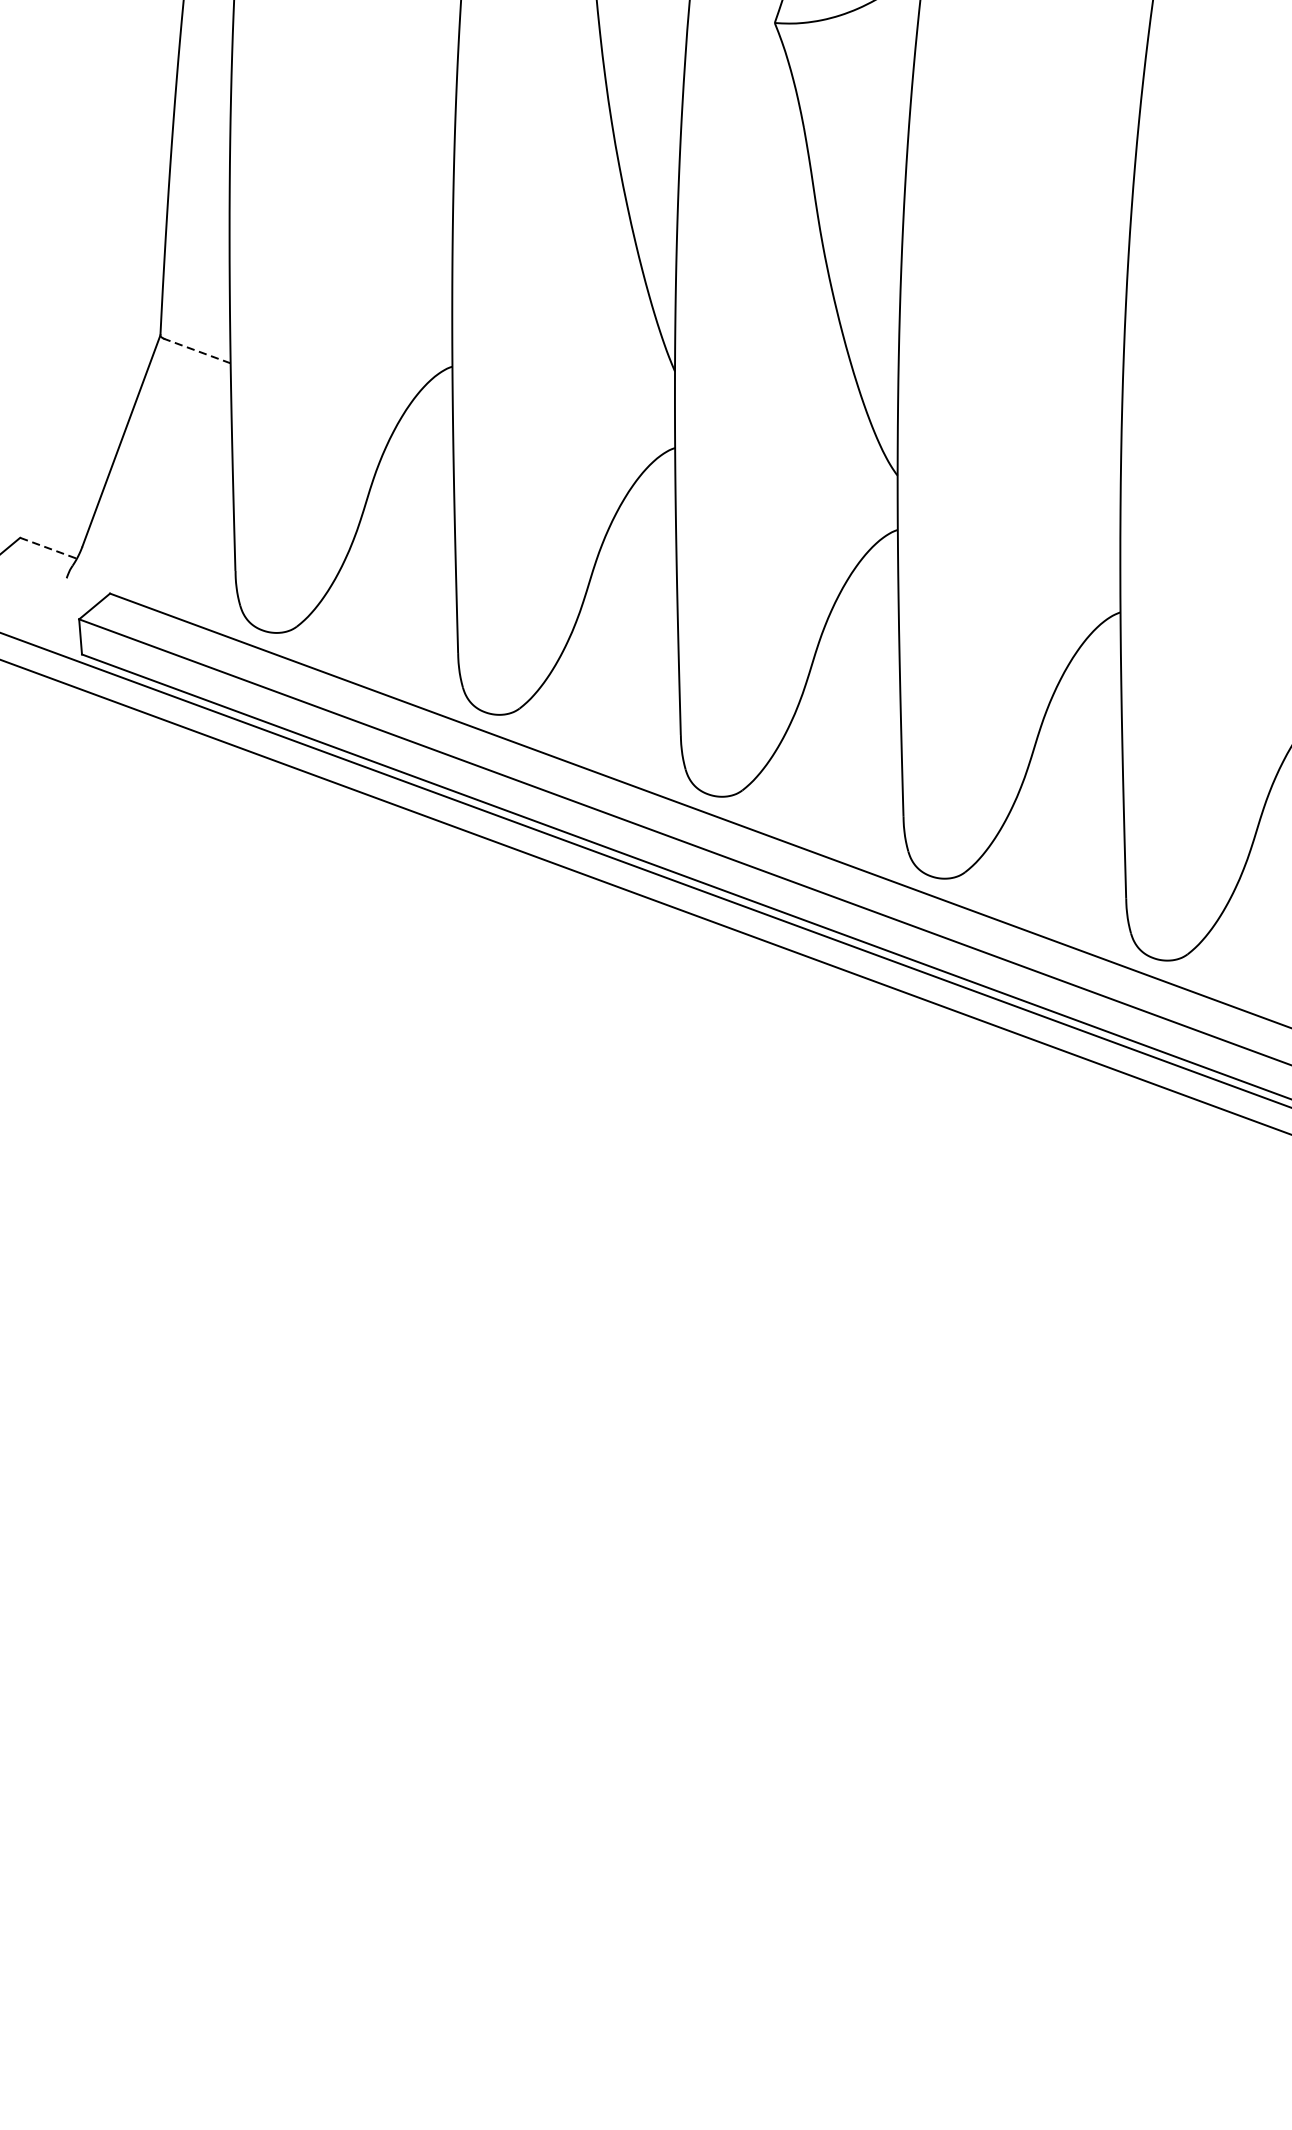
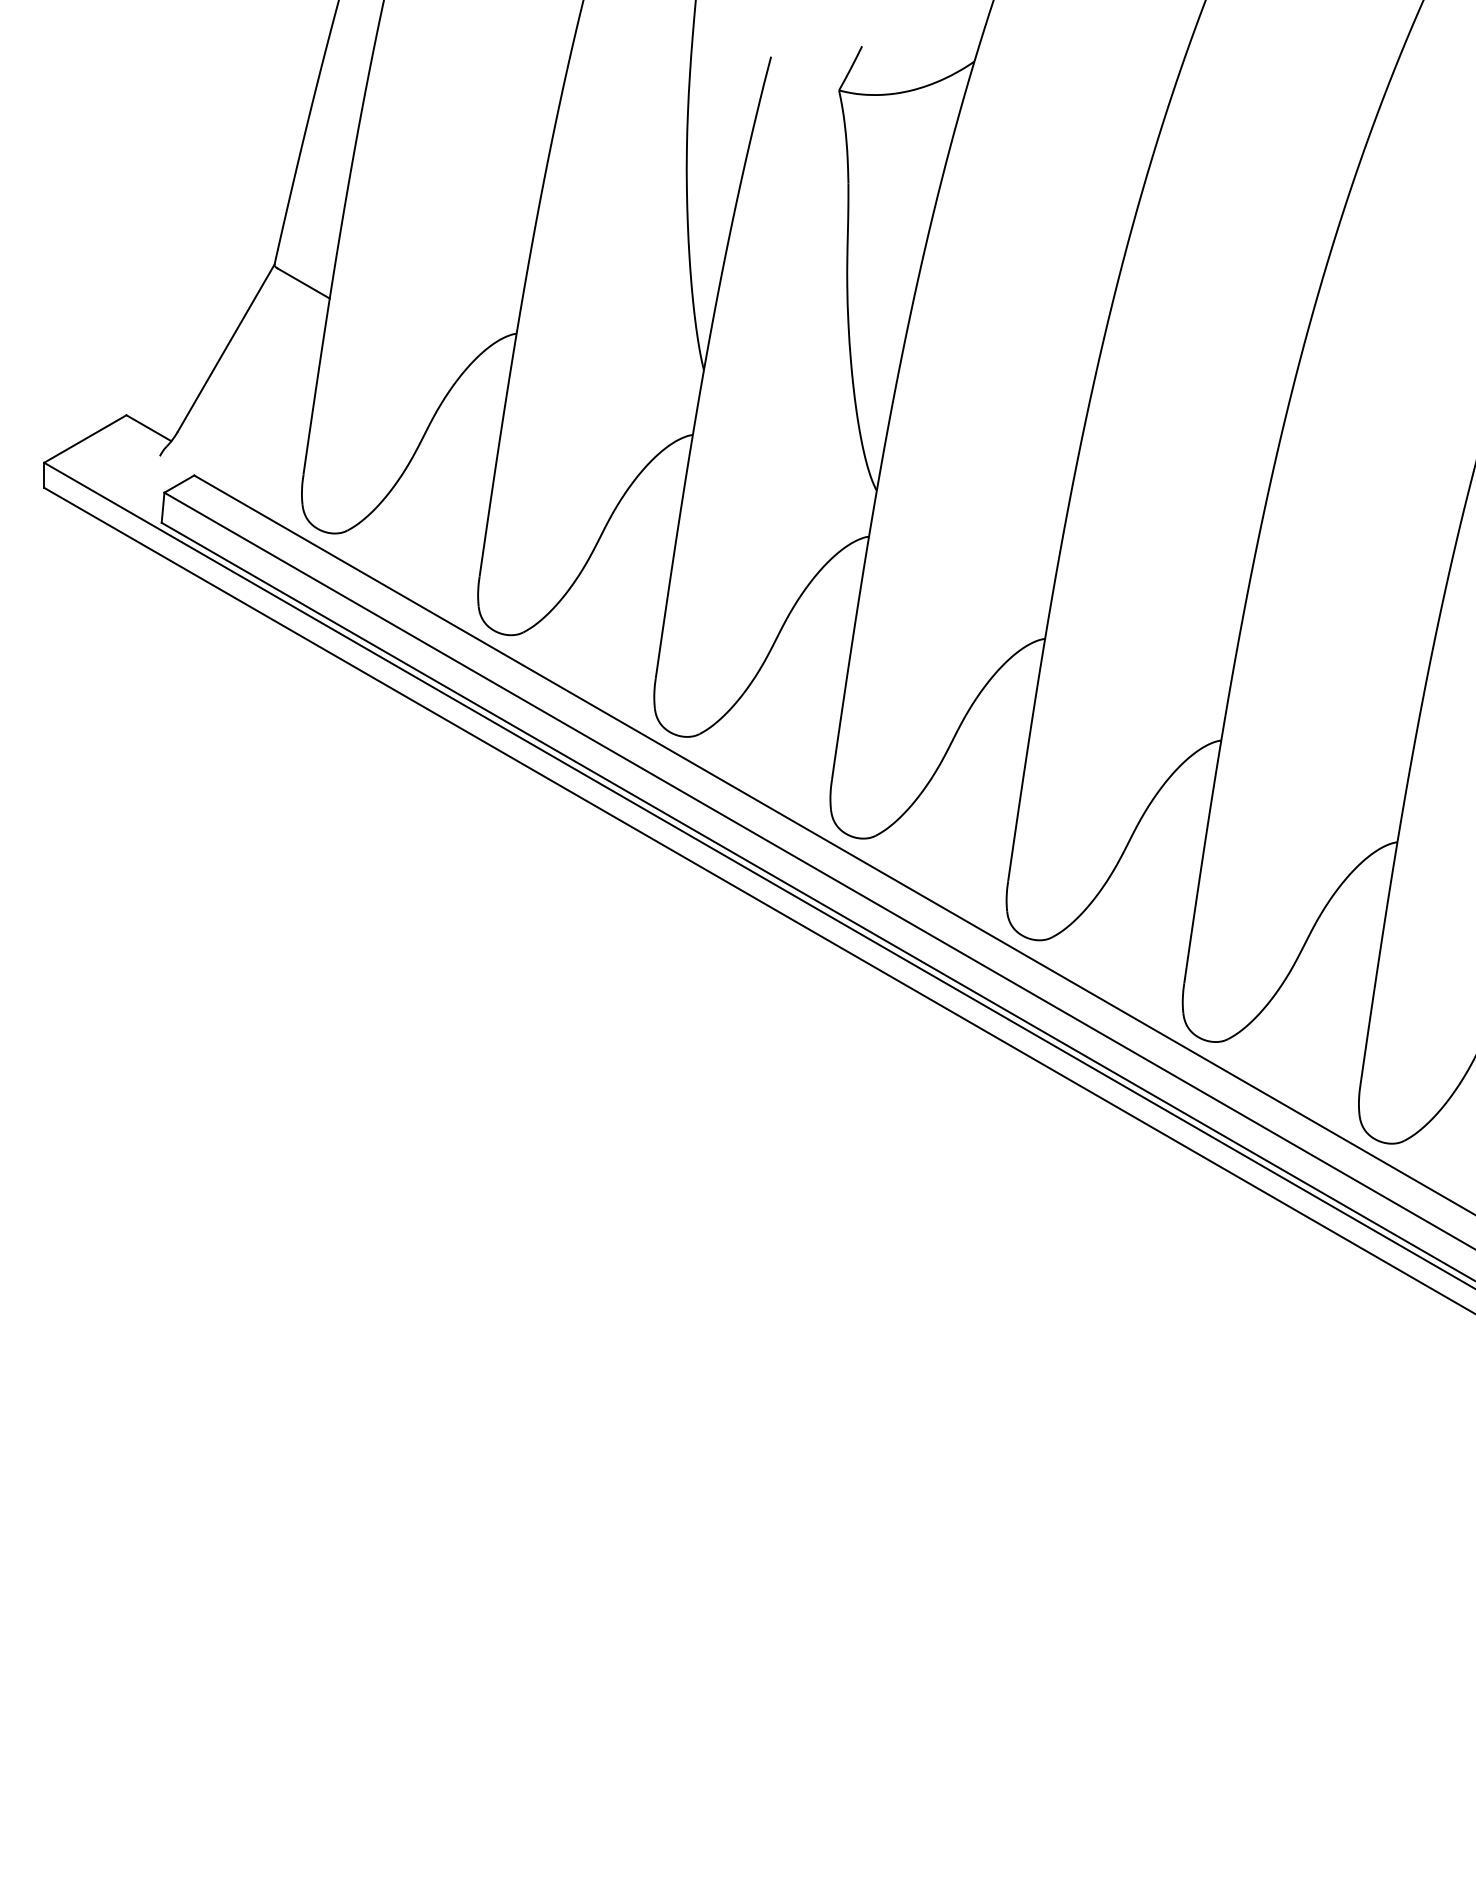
line: (197, 351) -> (303, 283), dashed -> solid
line: (48, 548) -> (148, 428), dashed -> solid

